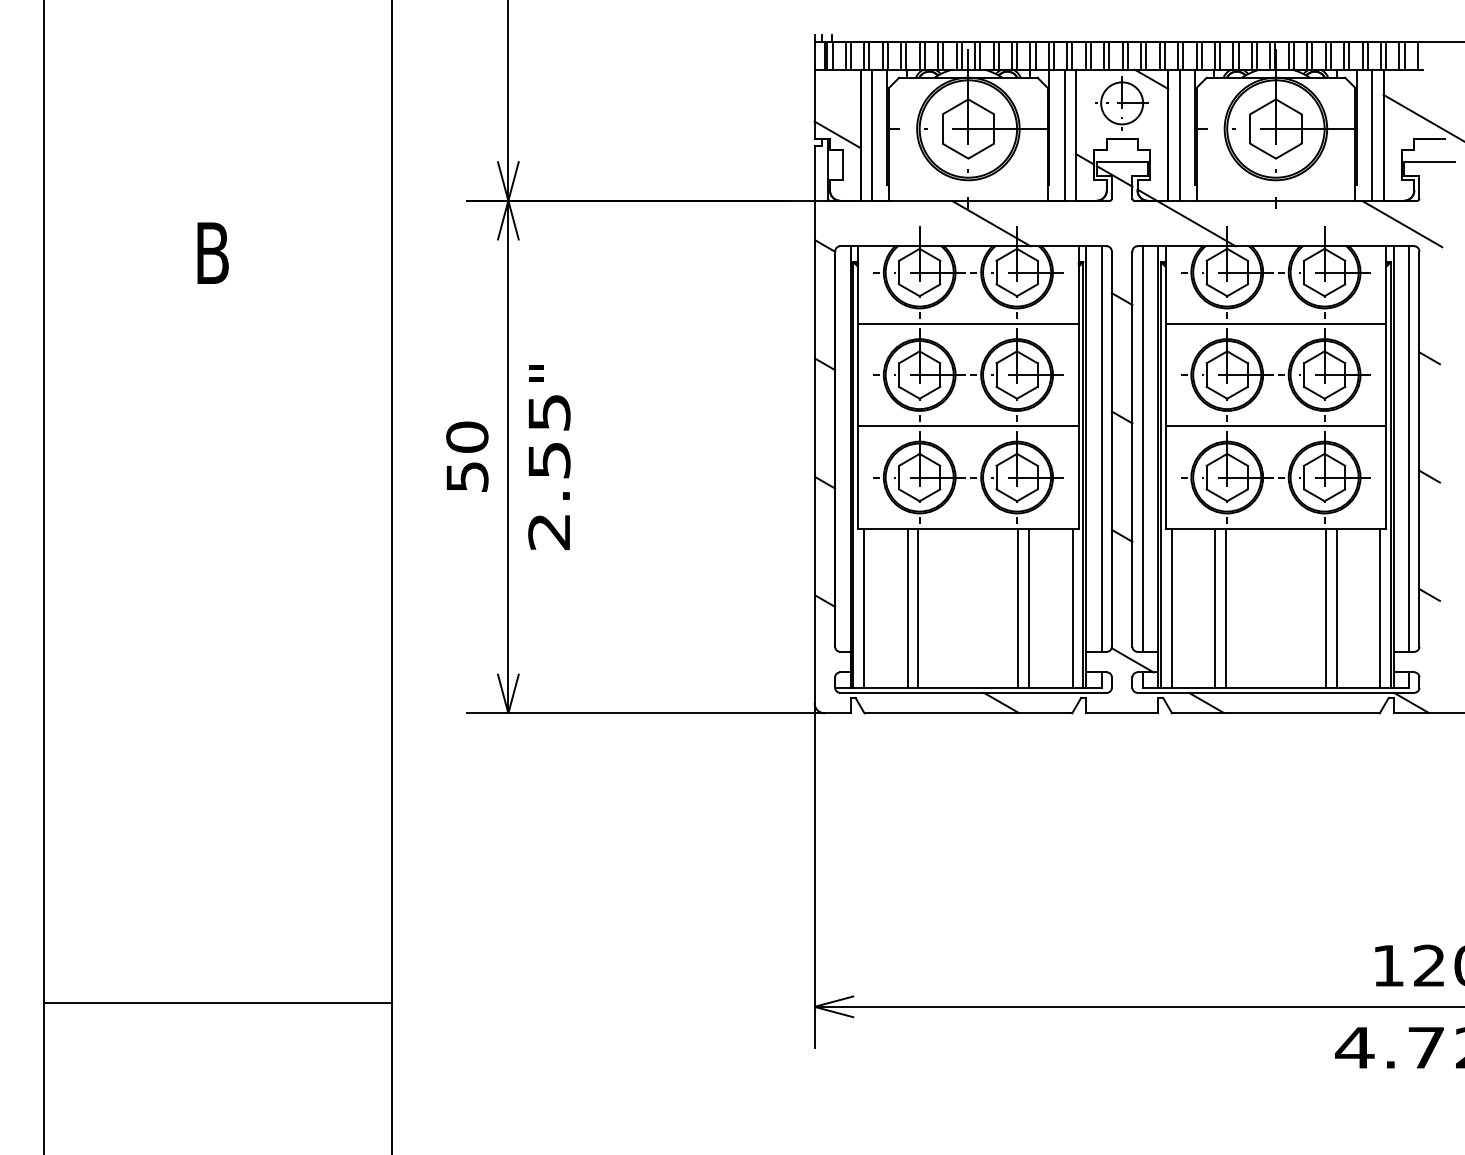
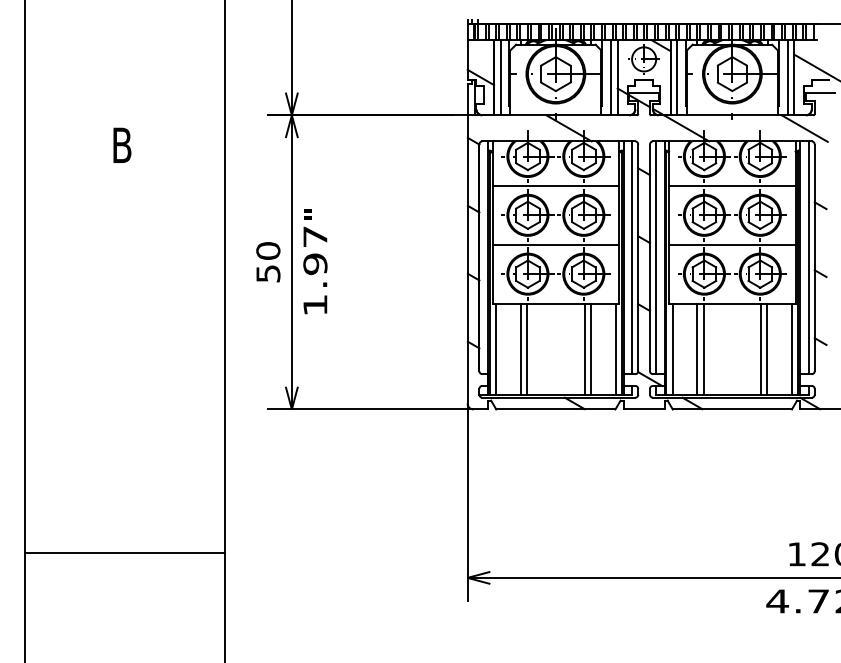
text: (549, 471) -> (315, 270), 2.55 -> 1.97
line: (218, 1002) -> (125, 552), moved

